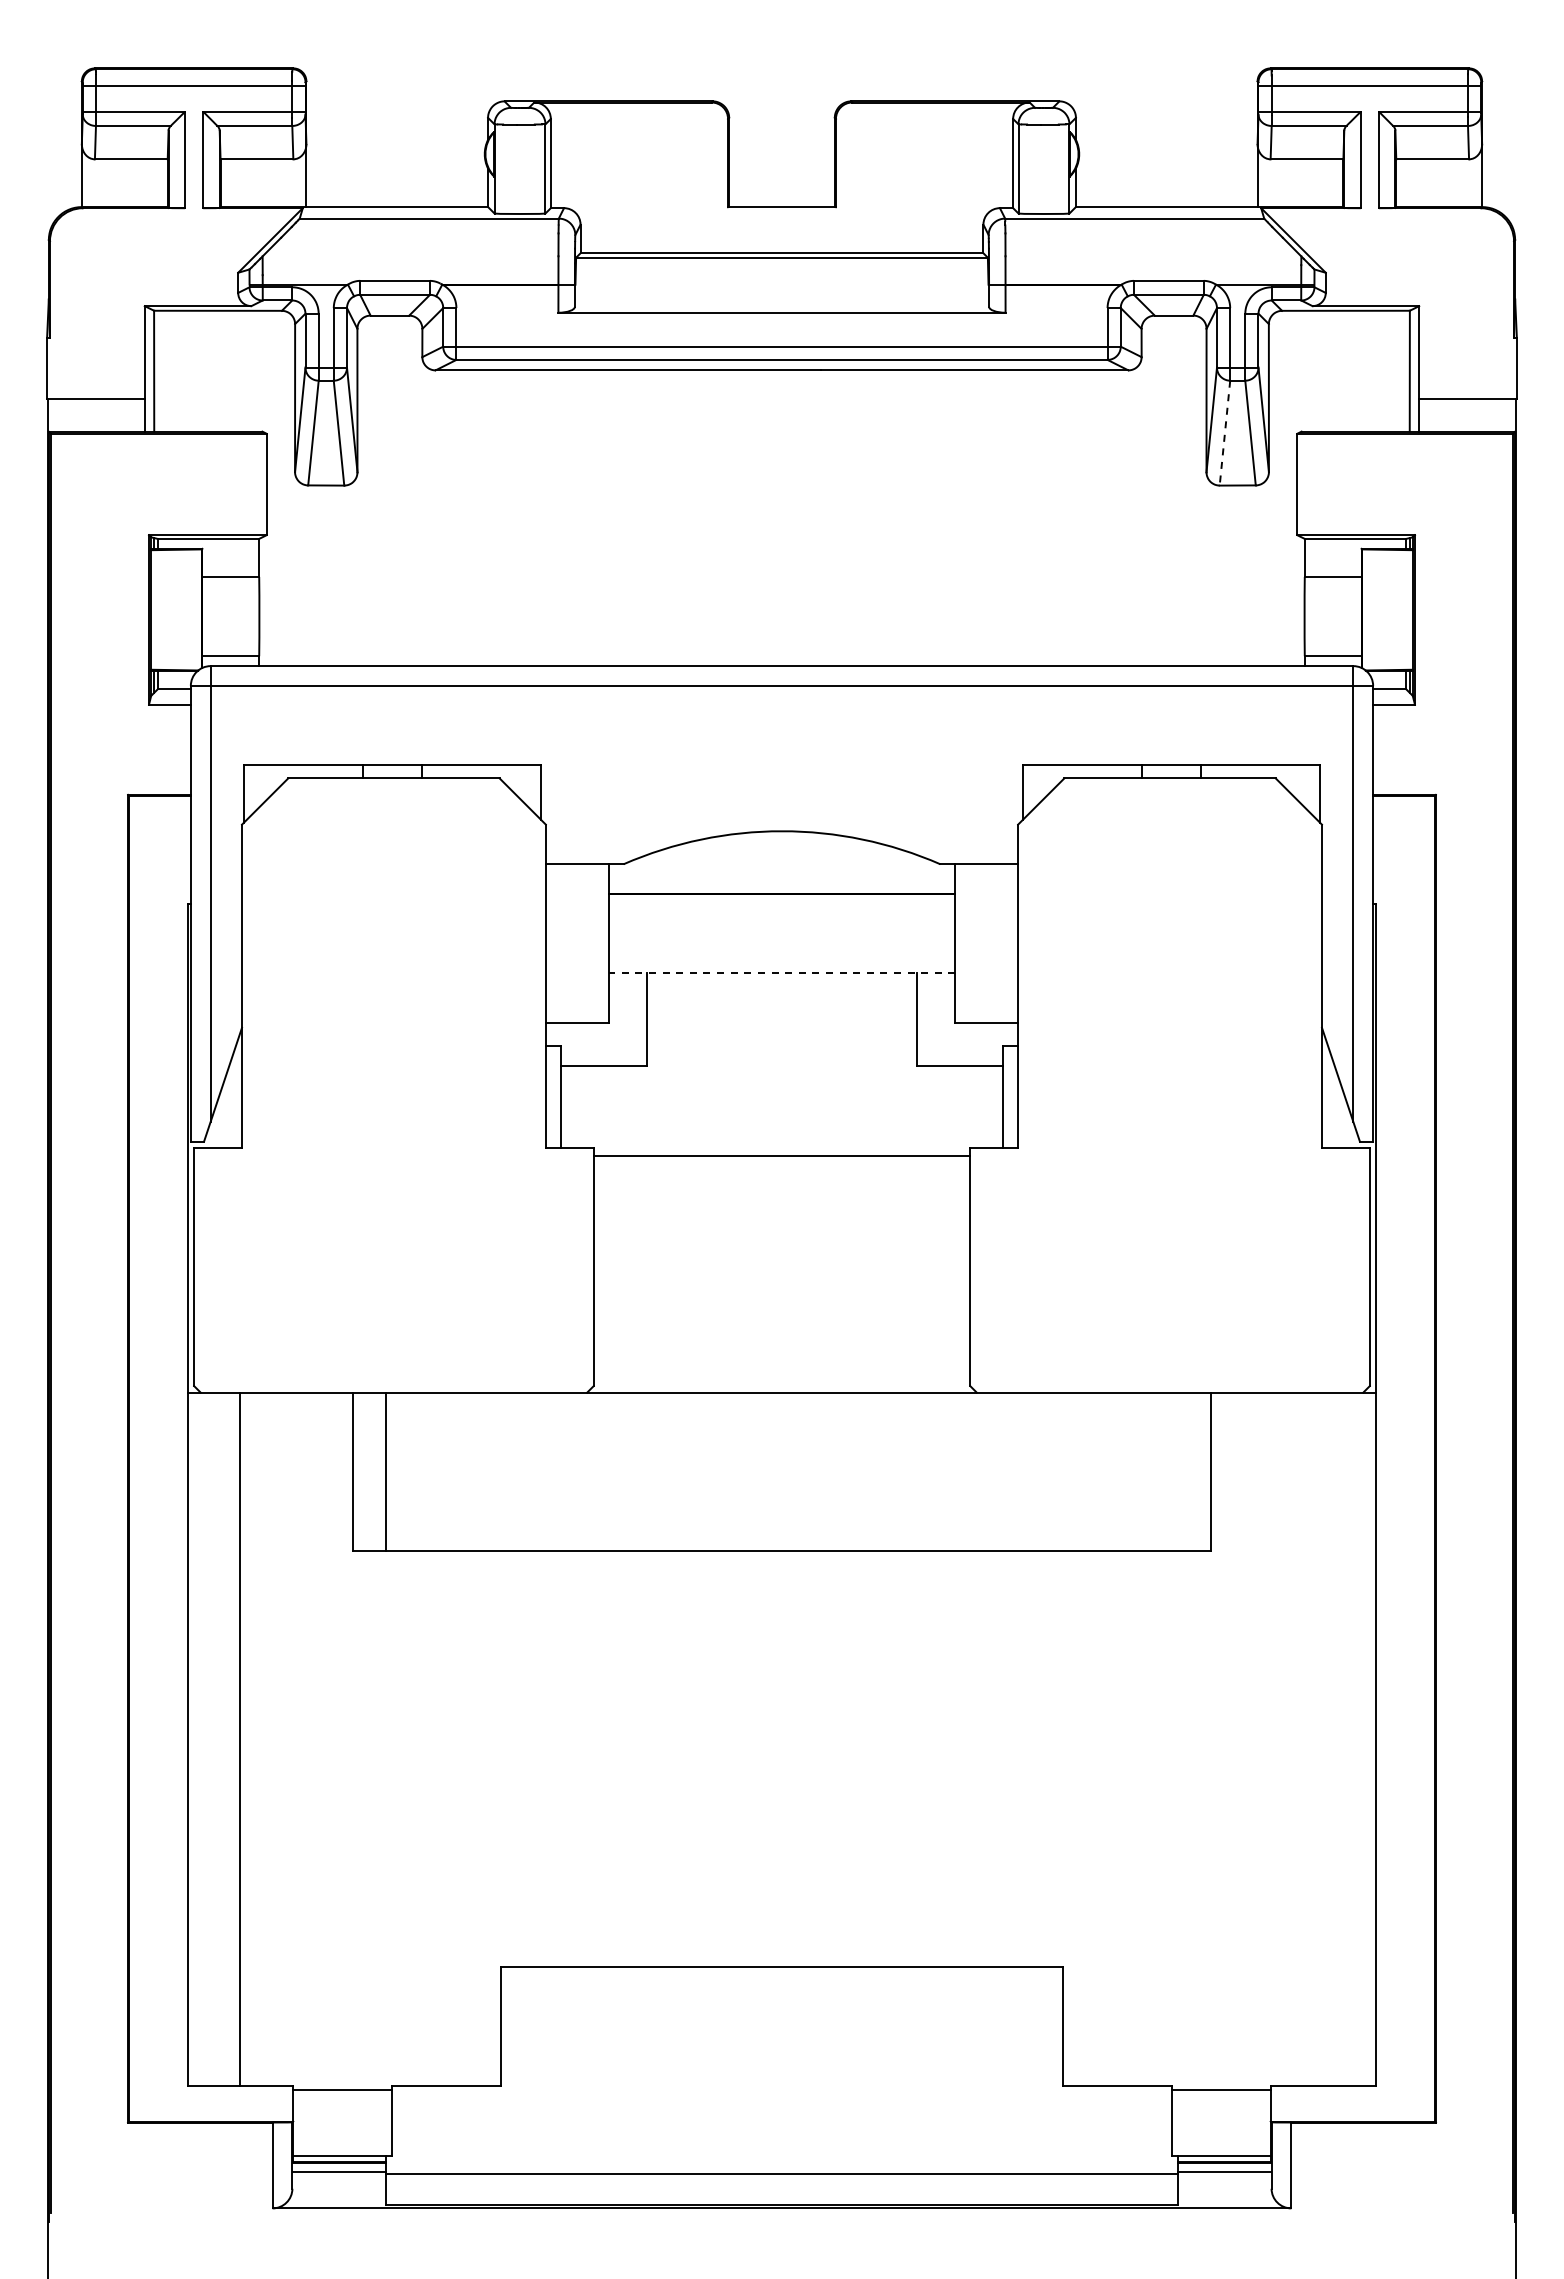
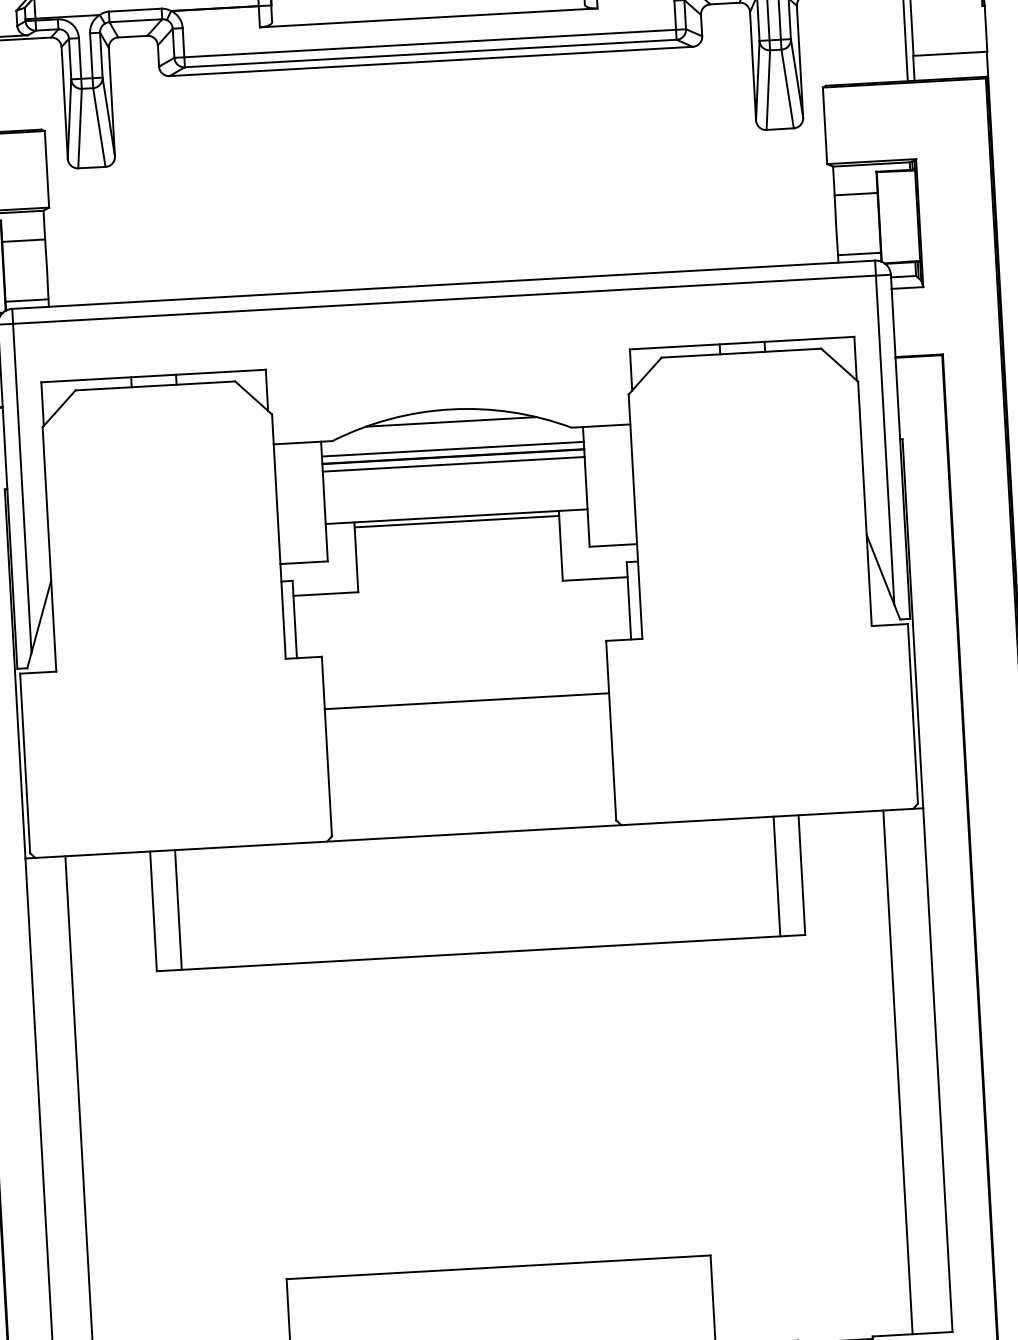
line: (1224, 433) -> (768, 90), dashed -> solid
line: (781, 847) -> (450, 421), added
line: (781, 883) -> (452, 448), added
line: (781, 903) -> (453, 464), added
line: (781, 973) -> (456, 516), dashed -> solid
line: (781, 979) -> (456, 521), added
line: (781, 1155) -> (466, 701), moved
line: (1178, 1471) -> (777, 876), added
line: (1323, 1739) -> (897, 1072), added

